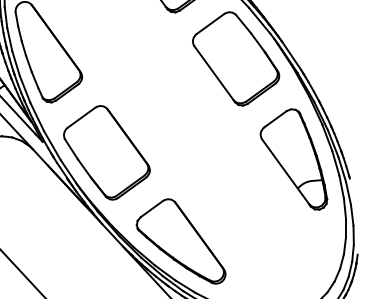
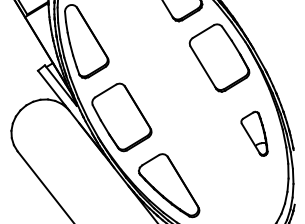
part: (293, 160) -> (254, 133), size x0.6

